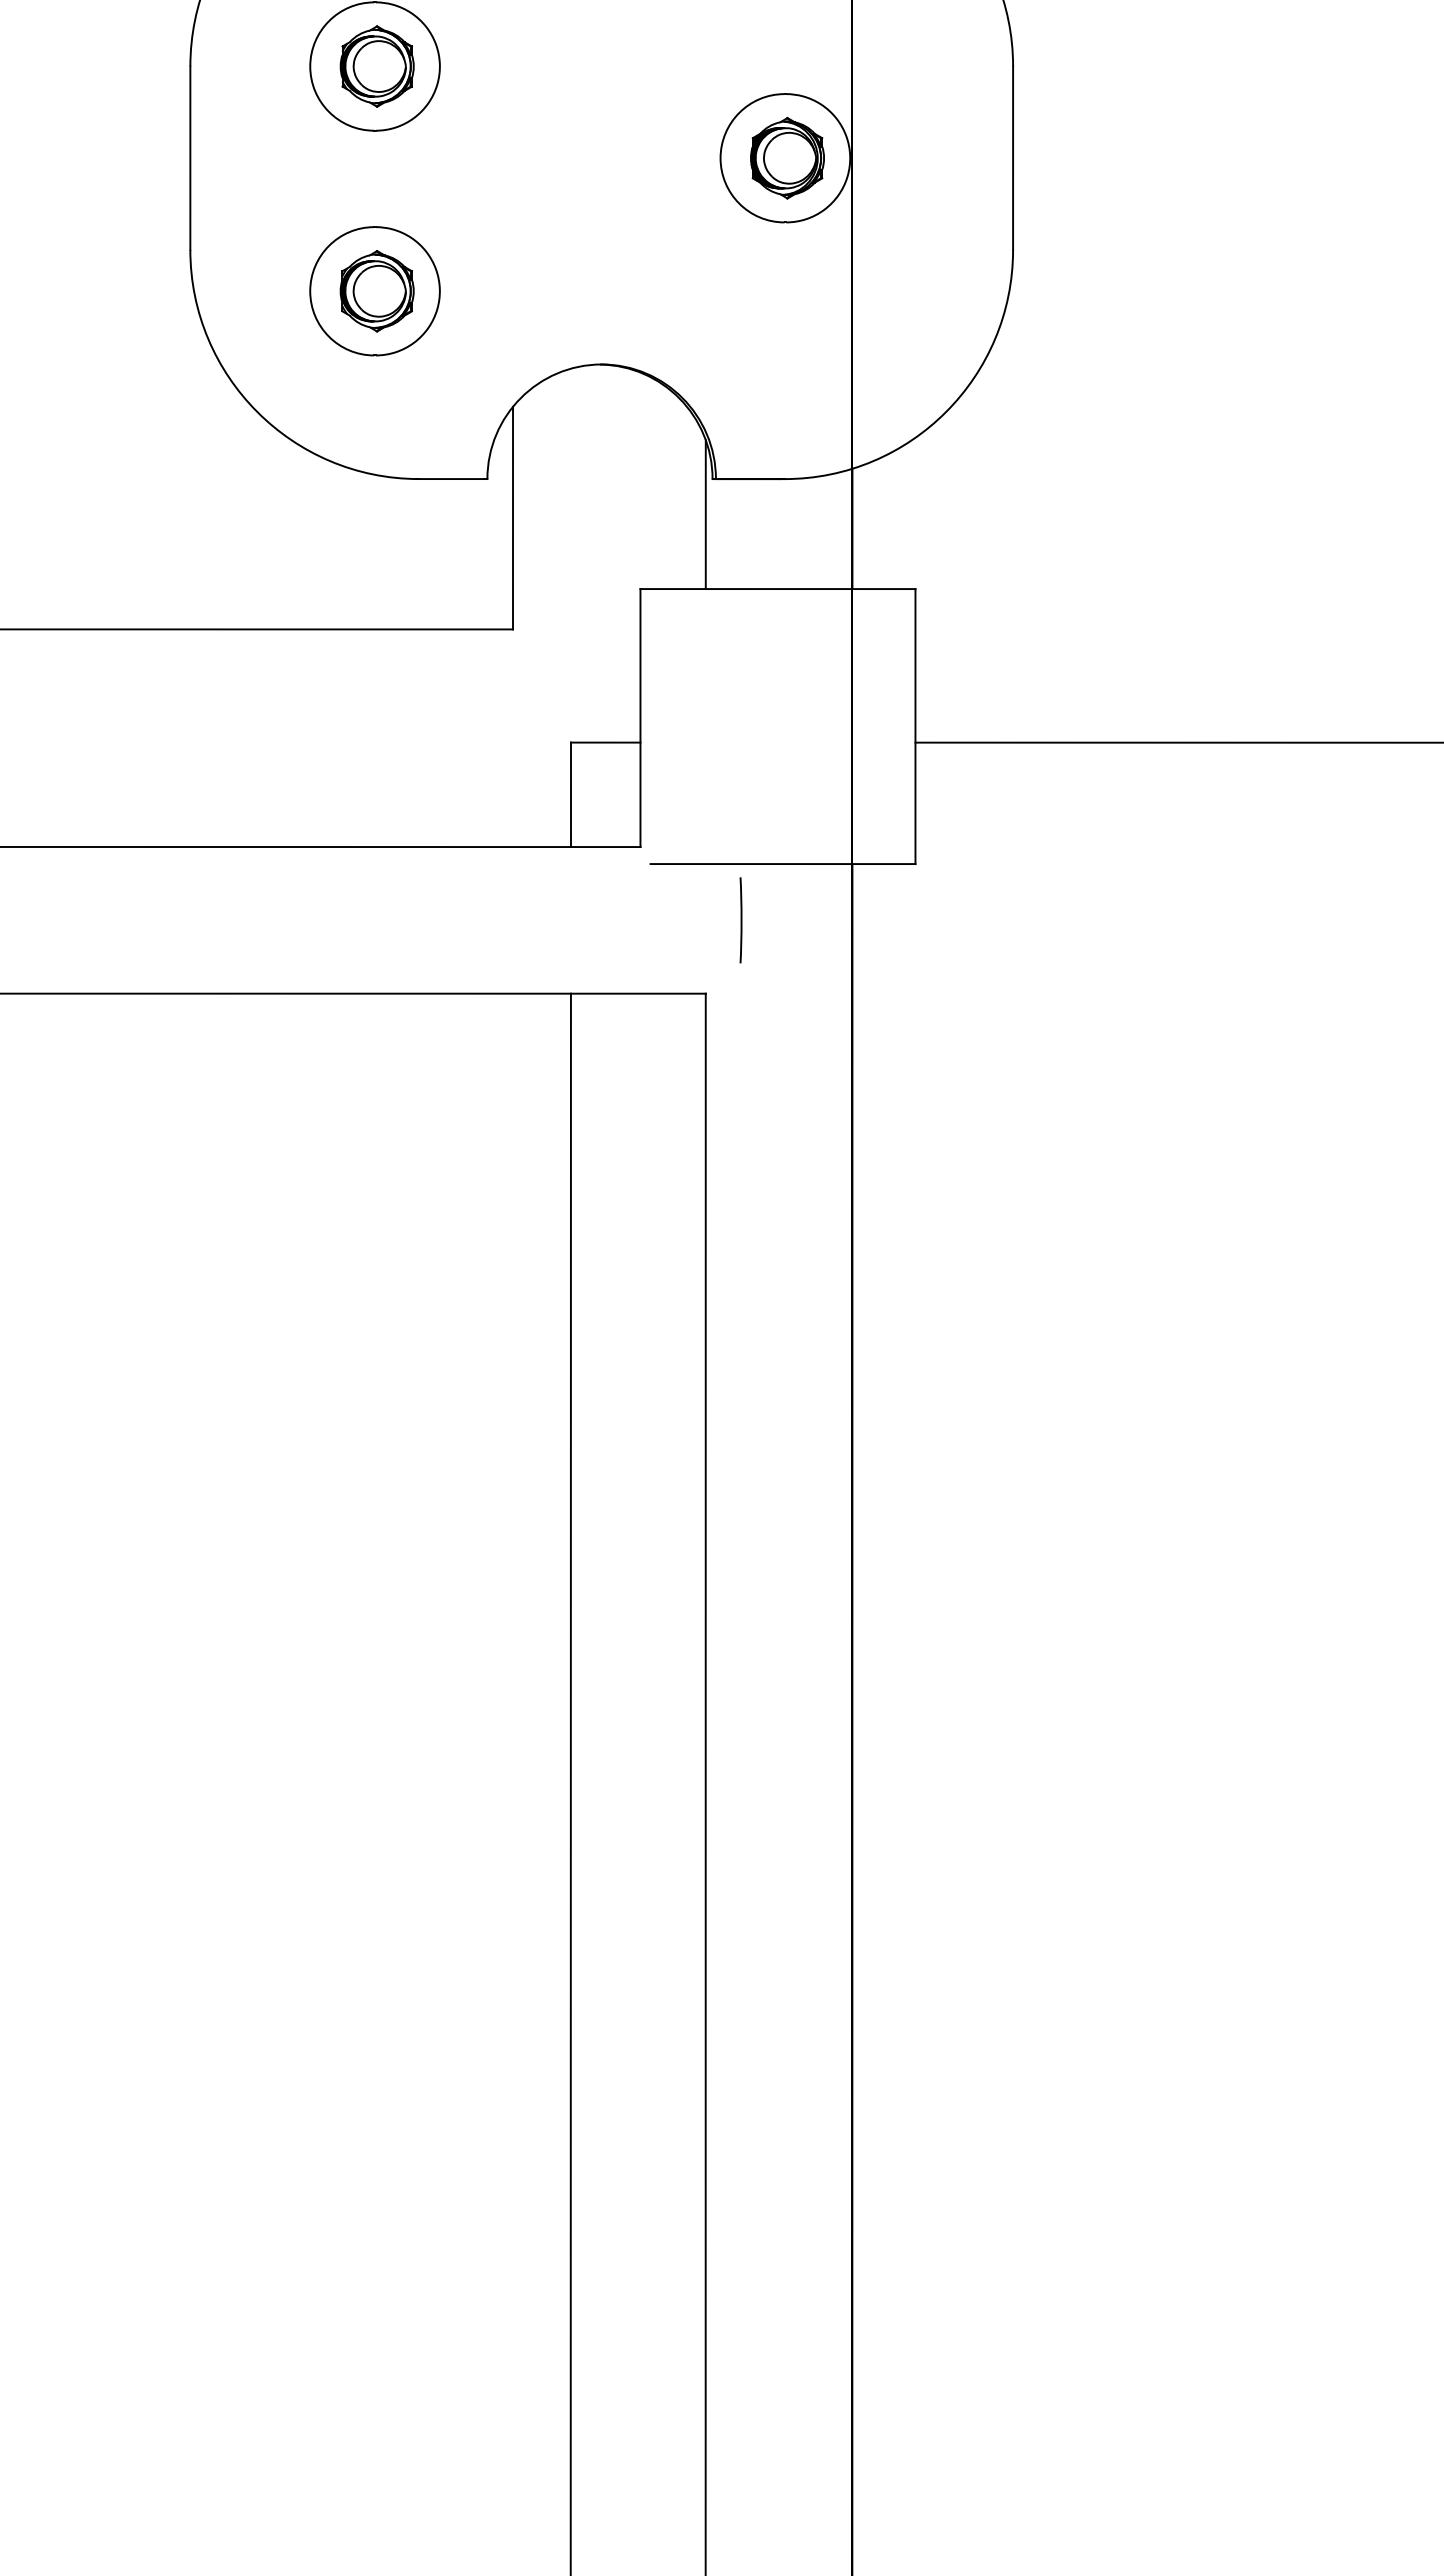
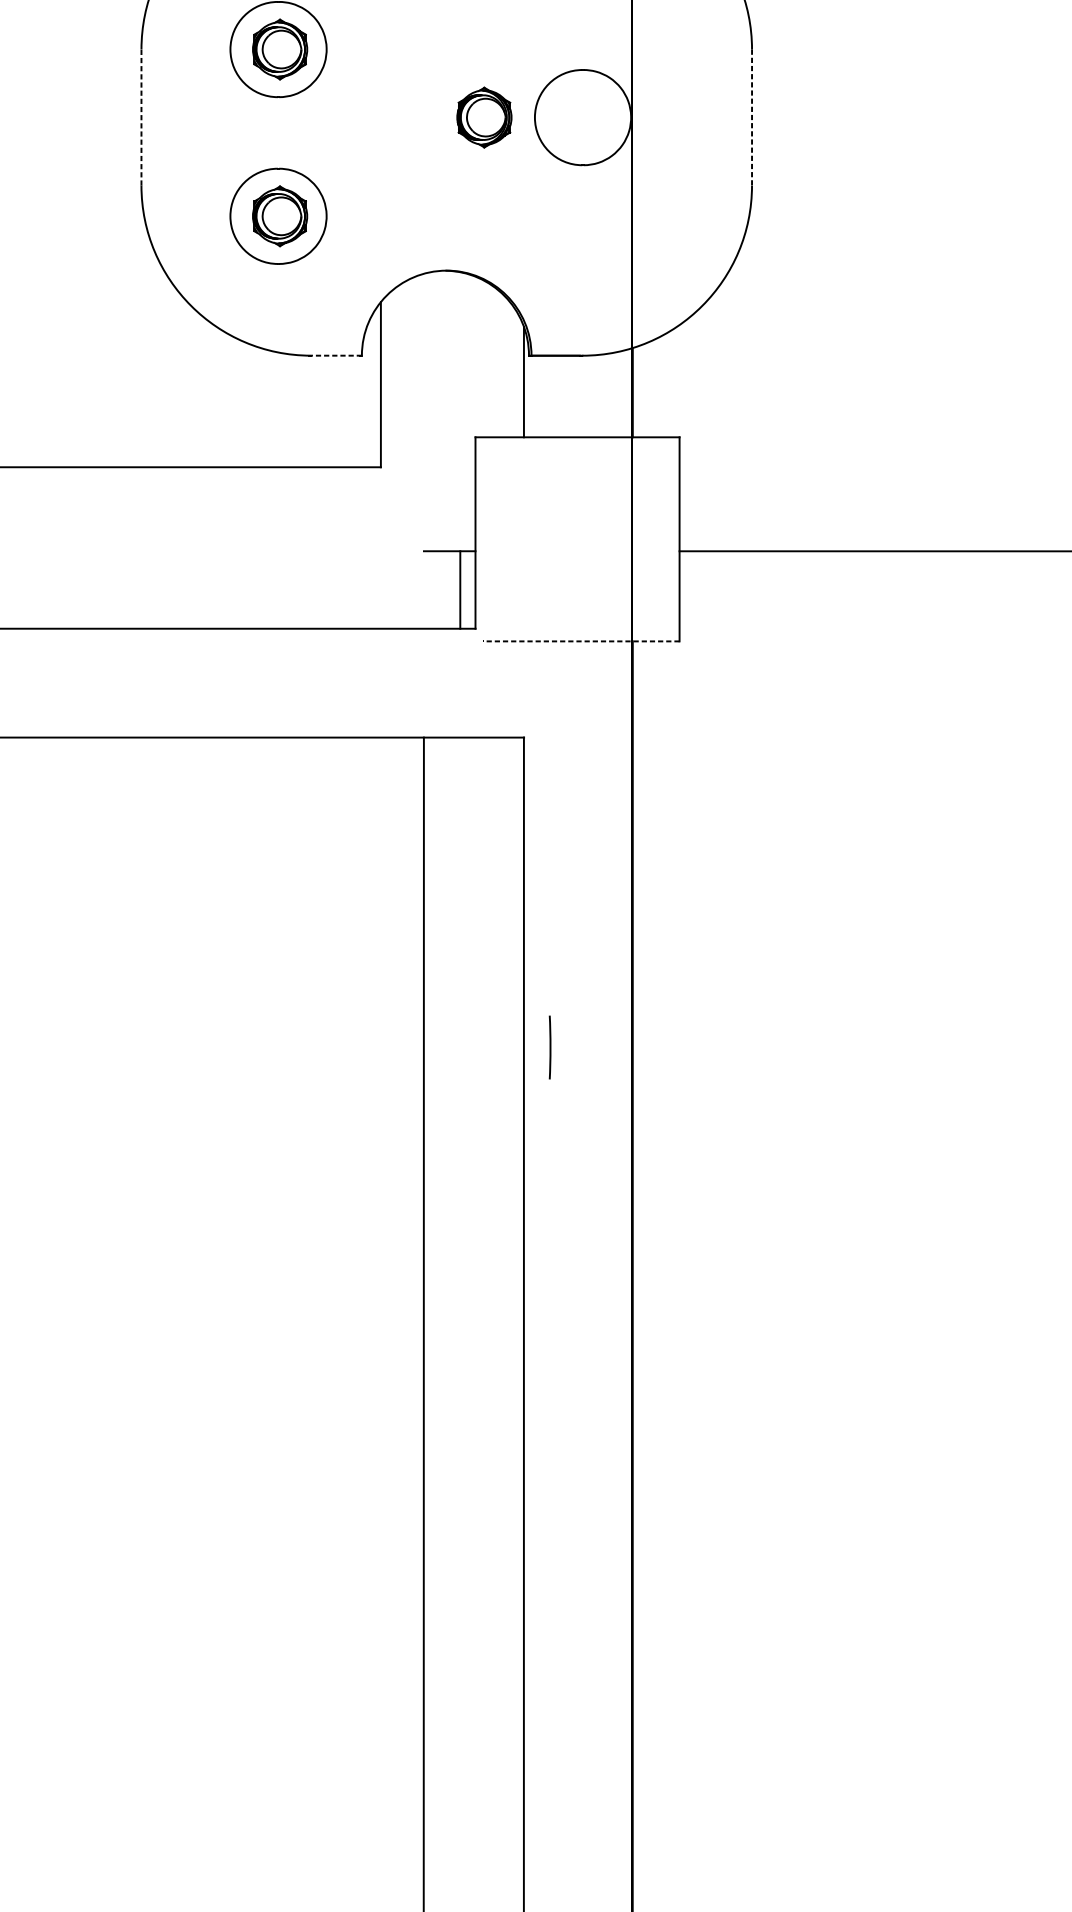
part: (787, 157) -> (484, 117), moved
line: (190, 158) -> (141, 117), solid -> dashed
line: (1013, 158) -> (752, 117), solid -> dashed
line: (452, 479) -> (336, 356), solid -> dashed
line: (570, 794) -> (459, 589), moved
line: (782, 864) -> (580, 641), solid -> dashed
line: (740, 920) -> (549, 1047), moved

